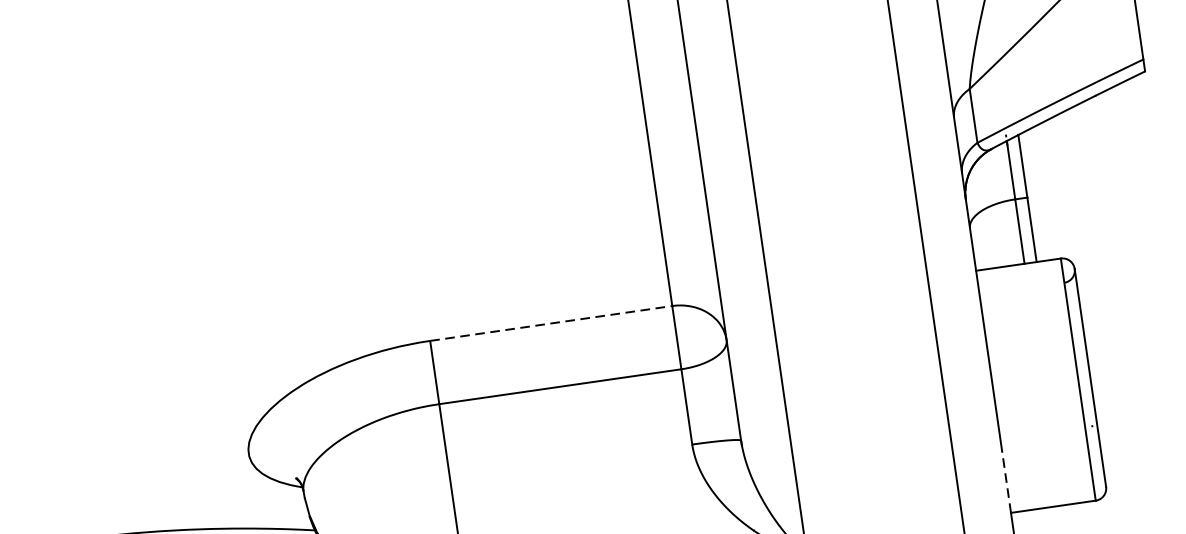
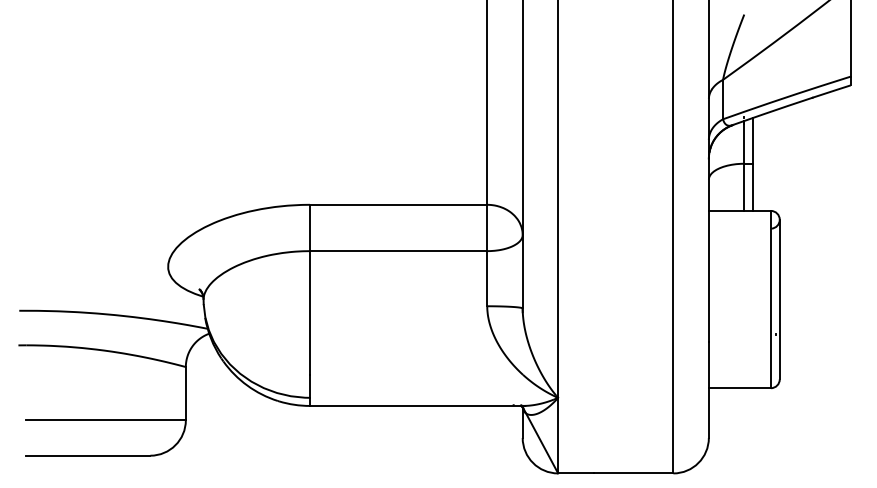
line: (551, 323) -> (398, 204), dashed -> solid
line: (1006, 481) -> (708, 365), dashed -> solid

